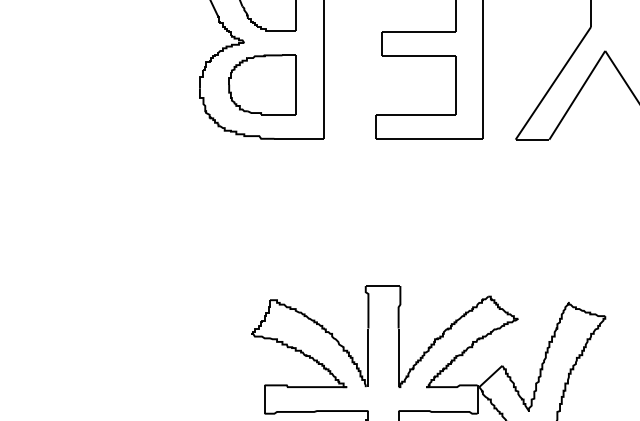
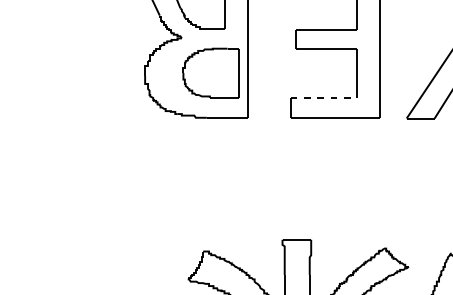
part: (262, 84) -> (211, 72), moved
line: (416, 114) -> (324, 97), solid -> dashed

